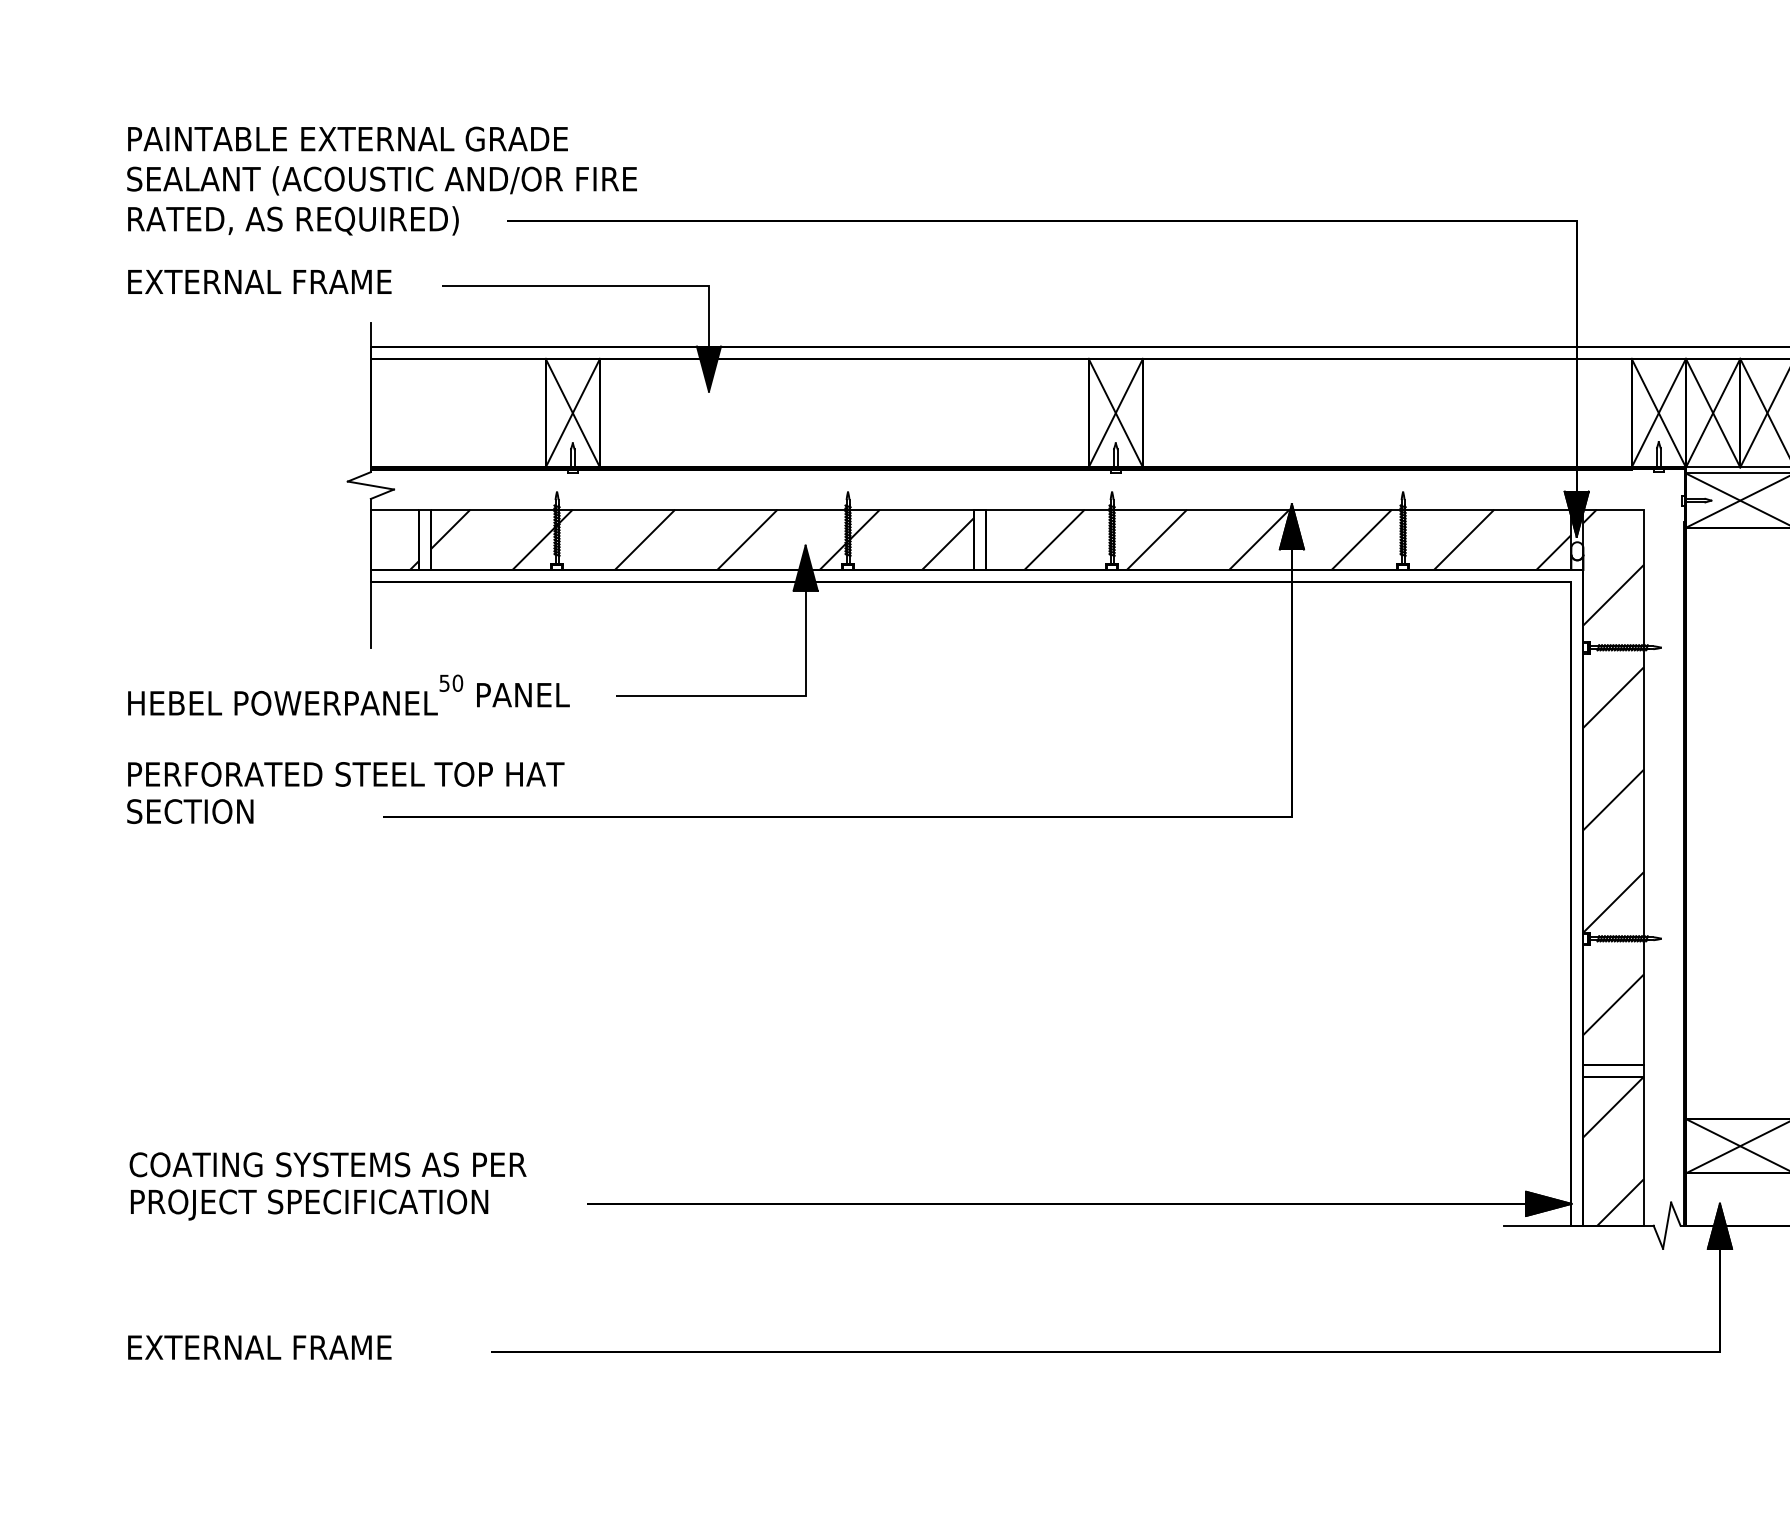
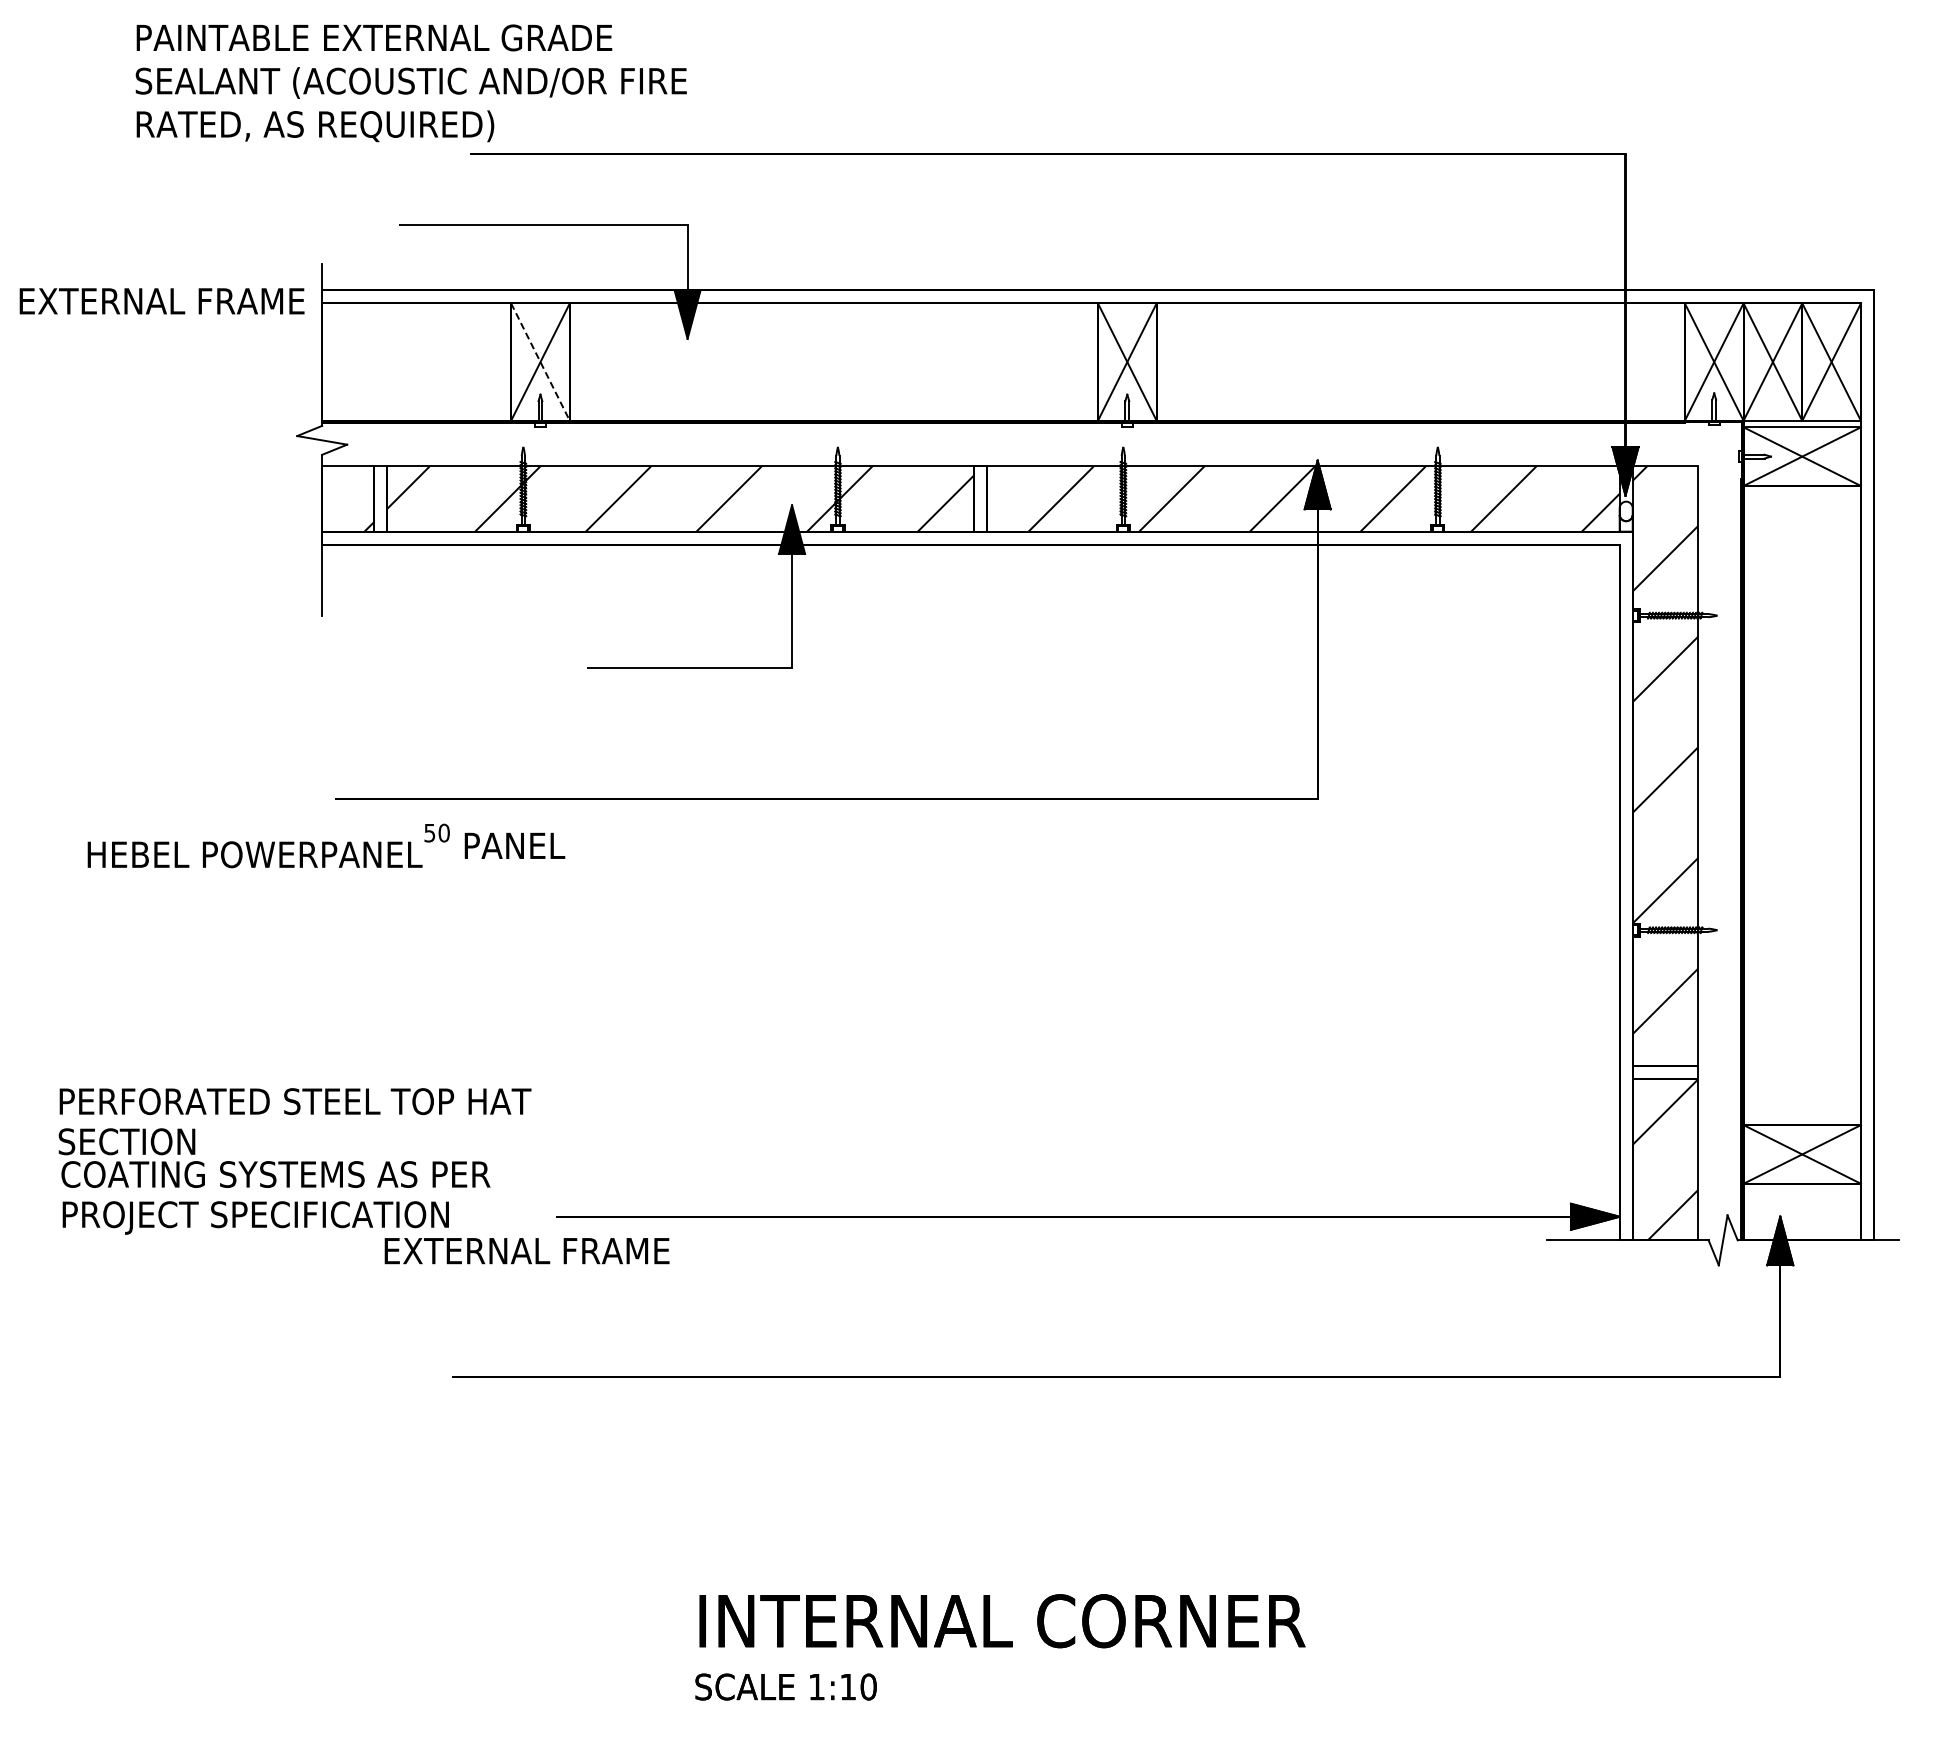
text: (381, 181) -> (410, 83), moved
text: (259, 282) -> (161, 301), moved
line: (572, 413) -> (540, 362), solid -> dashed
text: (348, 694) -> (326, 845), moved
text: (345, 792) -> (294, 1121), moved
text: (259, 1347) -> (526, 1251), moved

